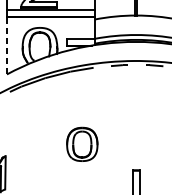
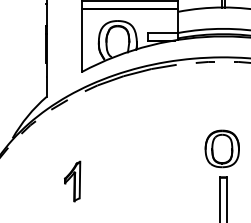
line: (6, 45) -> (81, 40), dashed -> solid
part: (81, 144) -> (221, 148), moved

